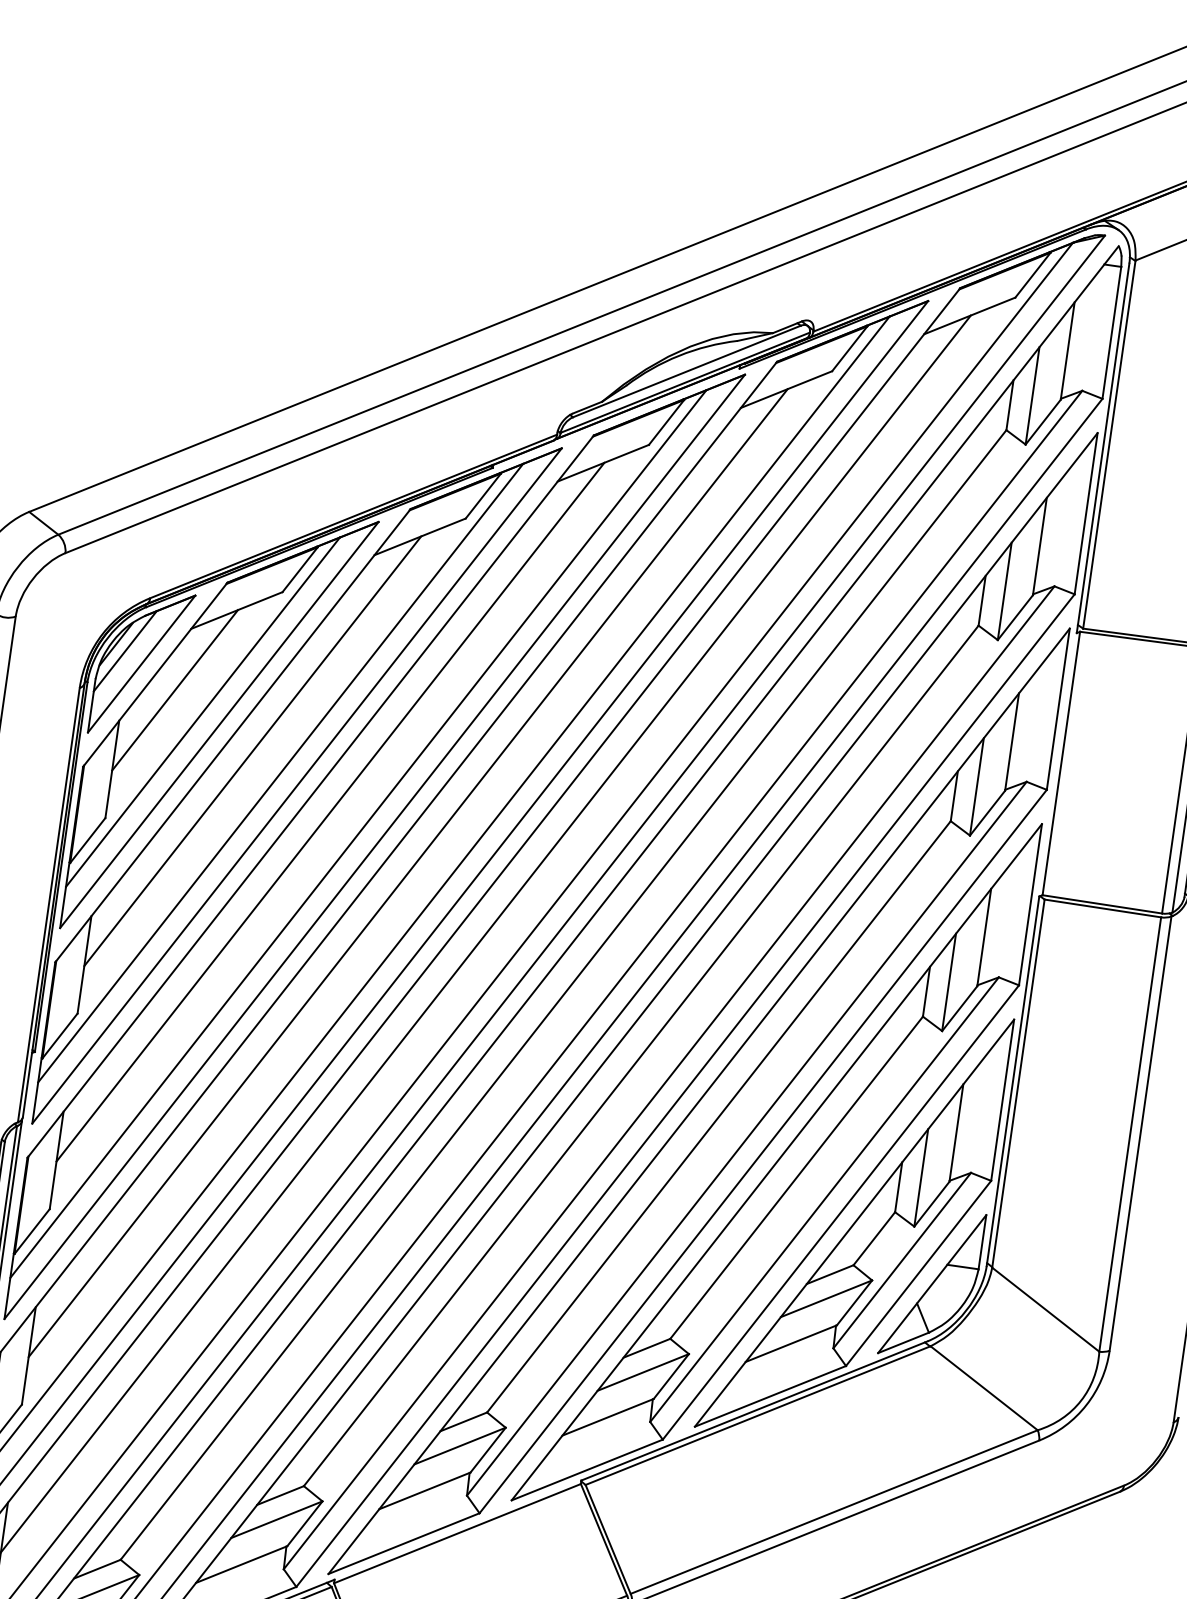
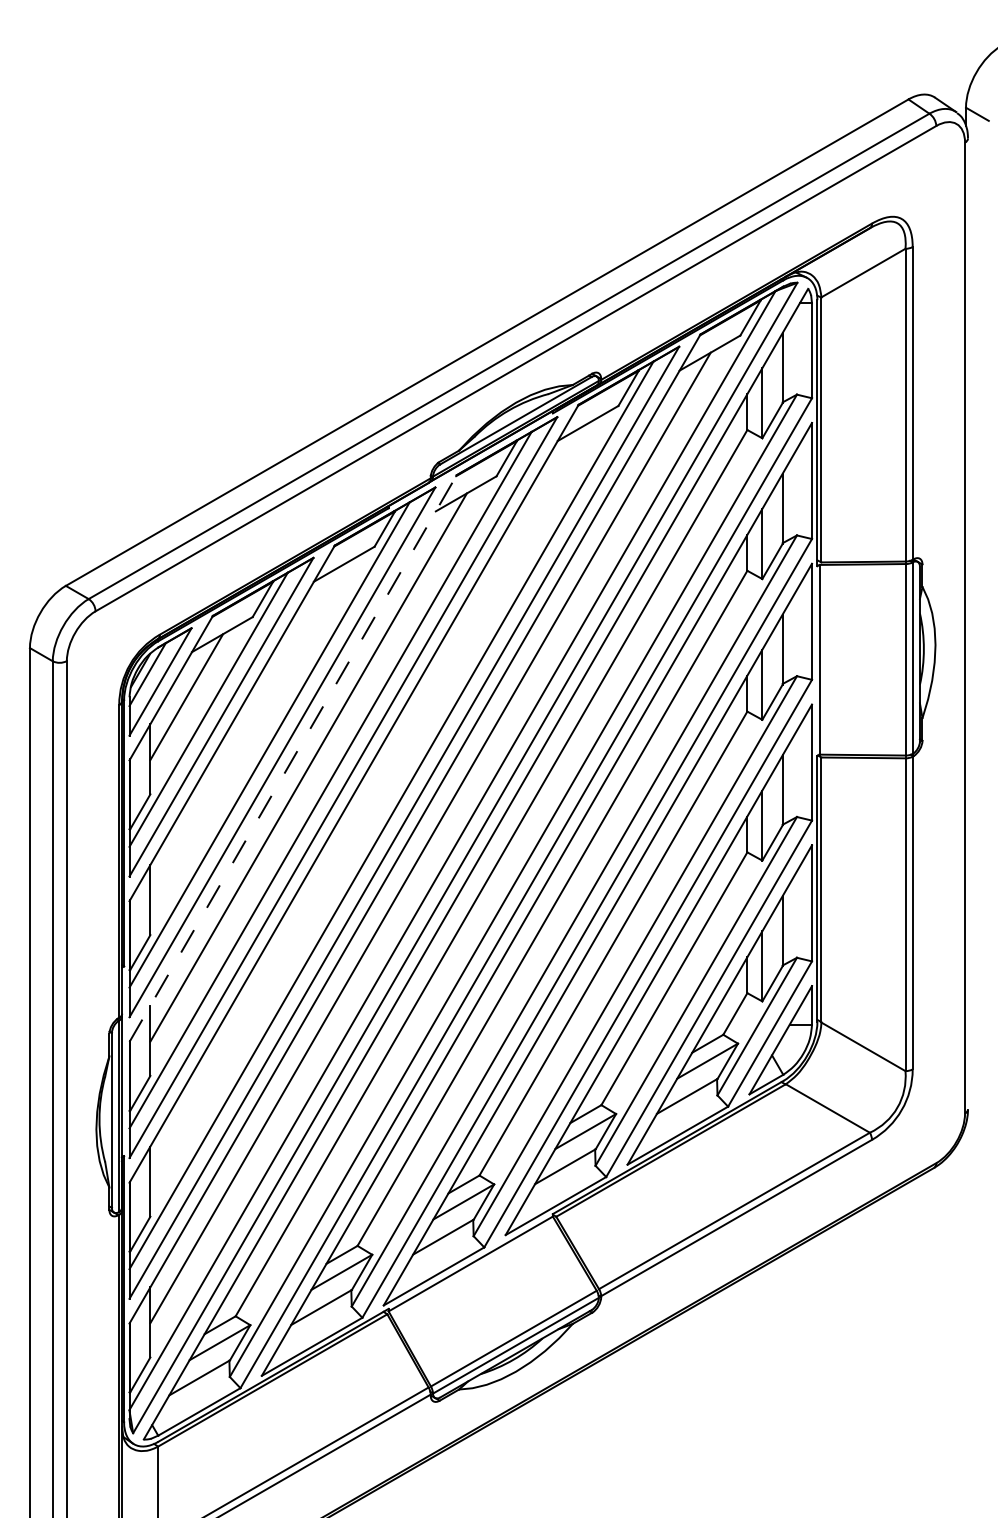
line: (252, 750) -> (247, 731), removed
line: (311, 796) -> (293, 758), solid -> dashed
line: (408, 872) -> (369, 802), removed

